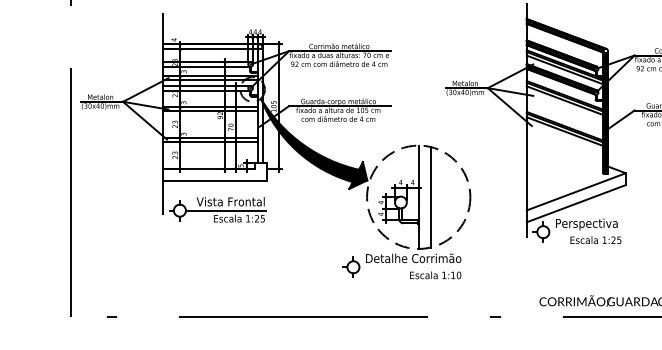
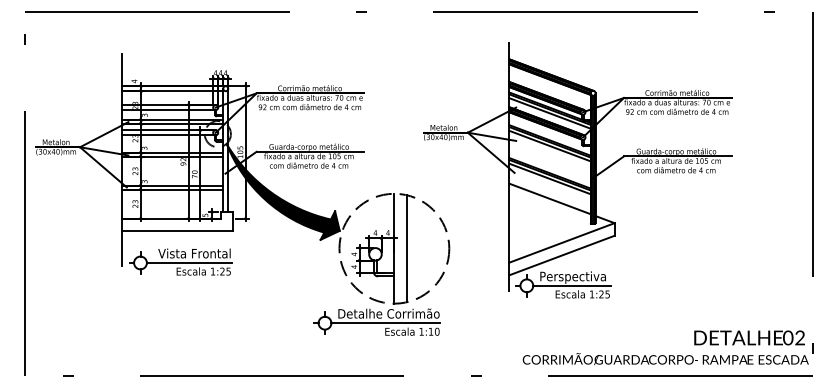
line: (564, 150) -> (549, 198), added
line: (585, 231) -> (571, 285), added
line: (410, 267) -> (385, 323), added

